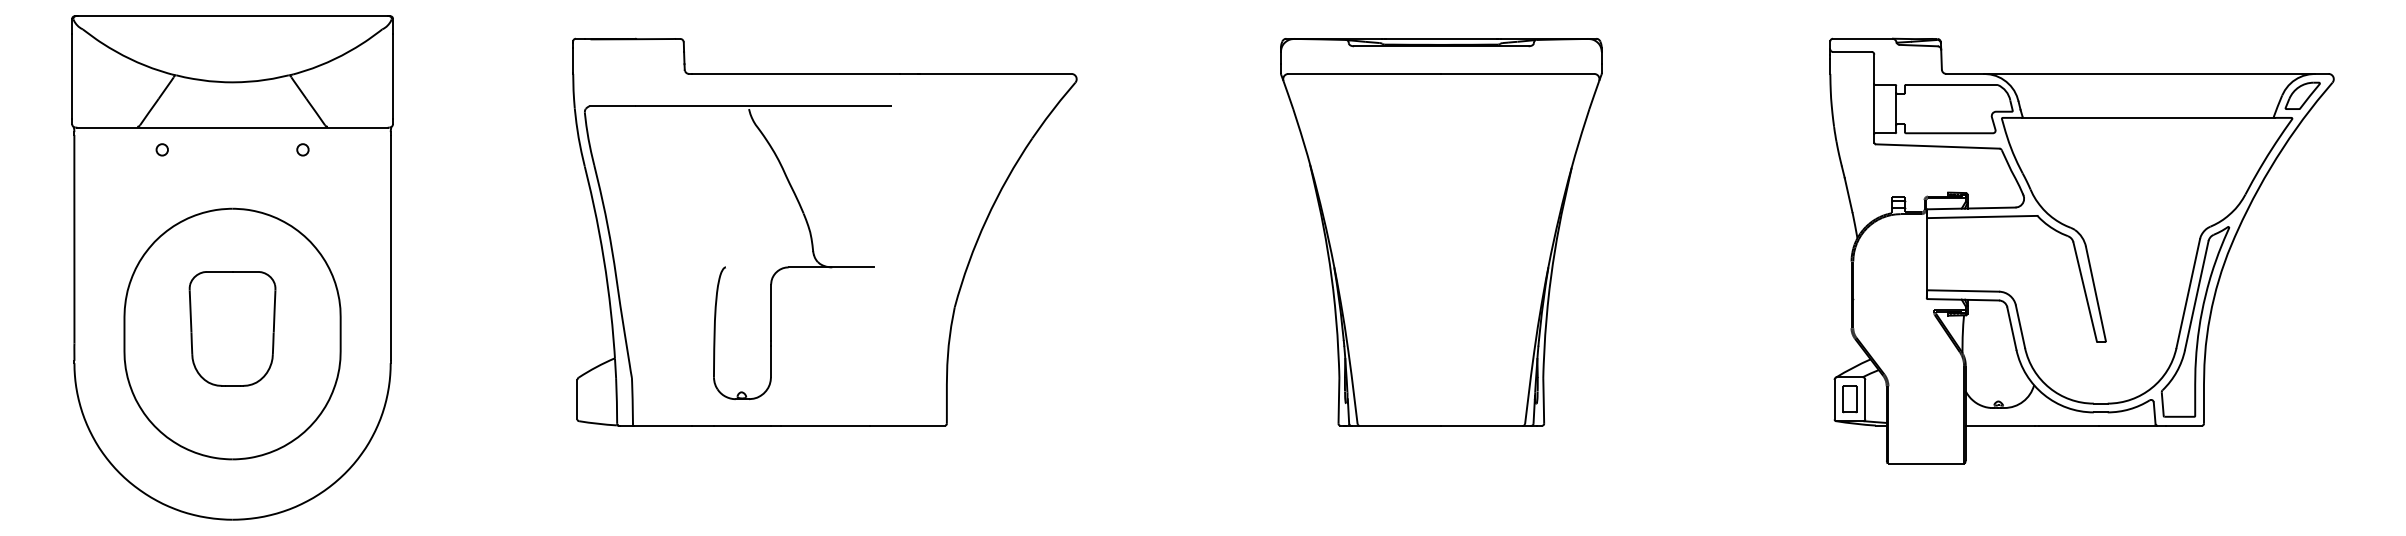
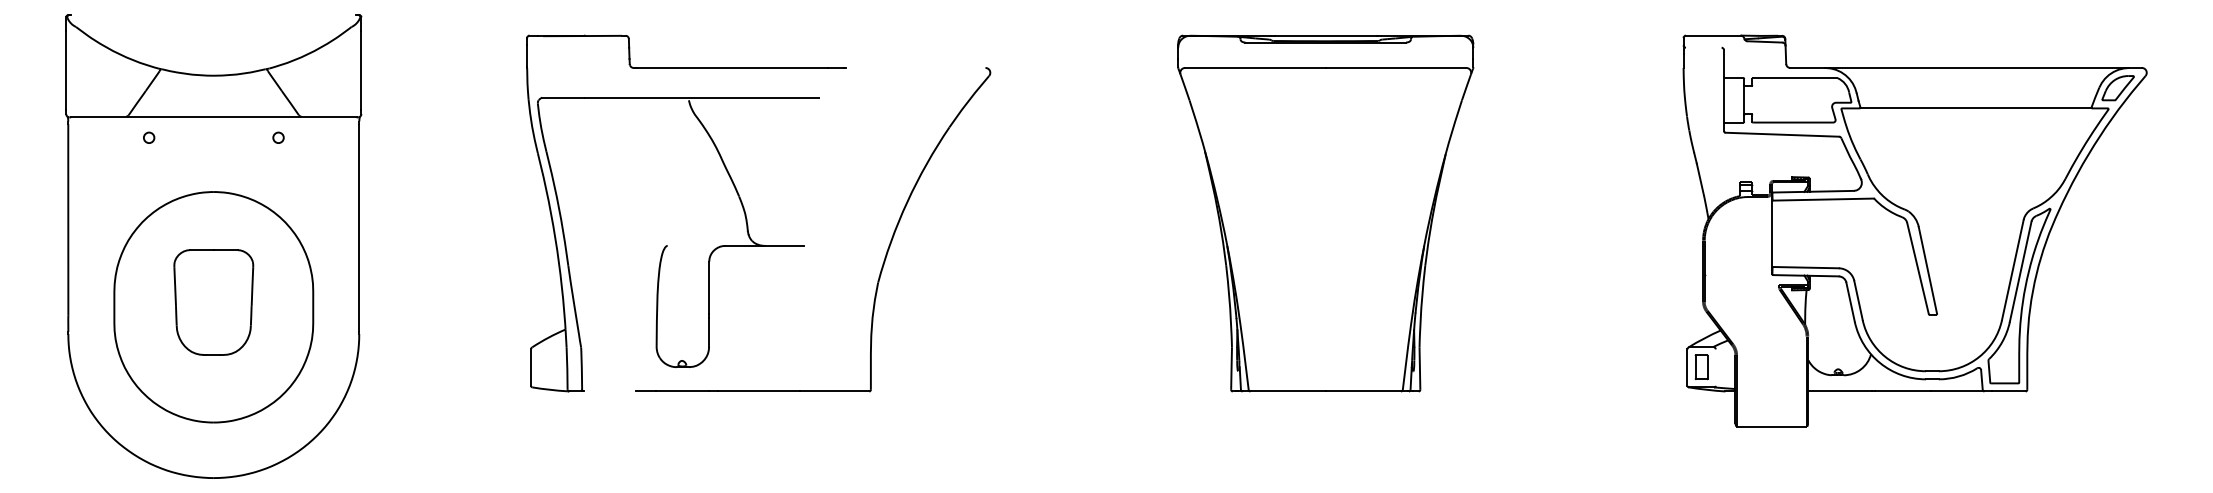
line: (232, 16) -> (213, 15), removed
line: (1851, 51) -> (1703, 47), removed
line: (995, 73) -> (915, 67), removed
line: (1865, 399) -> (1715, 367), removed
line: (662, 425) -> (609, 391), removed

